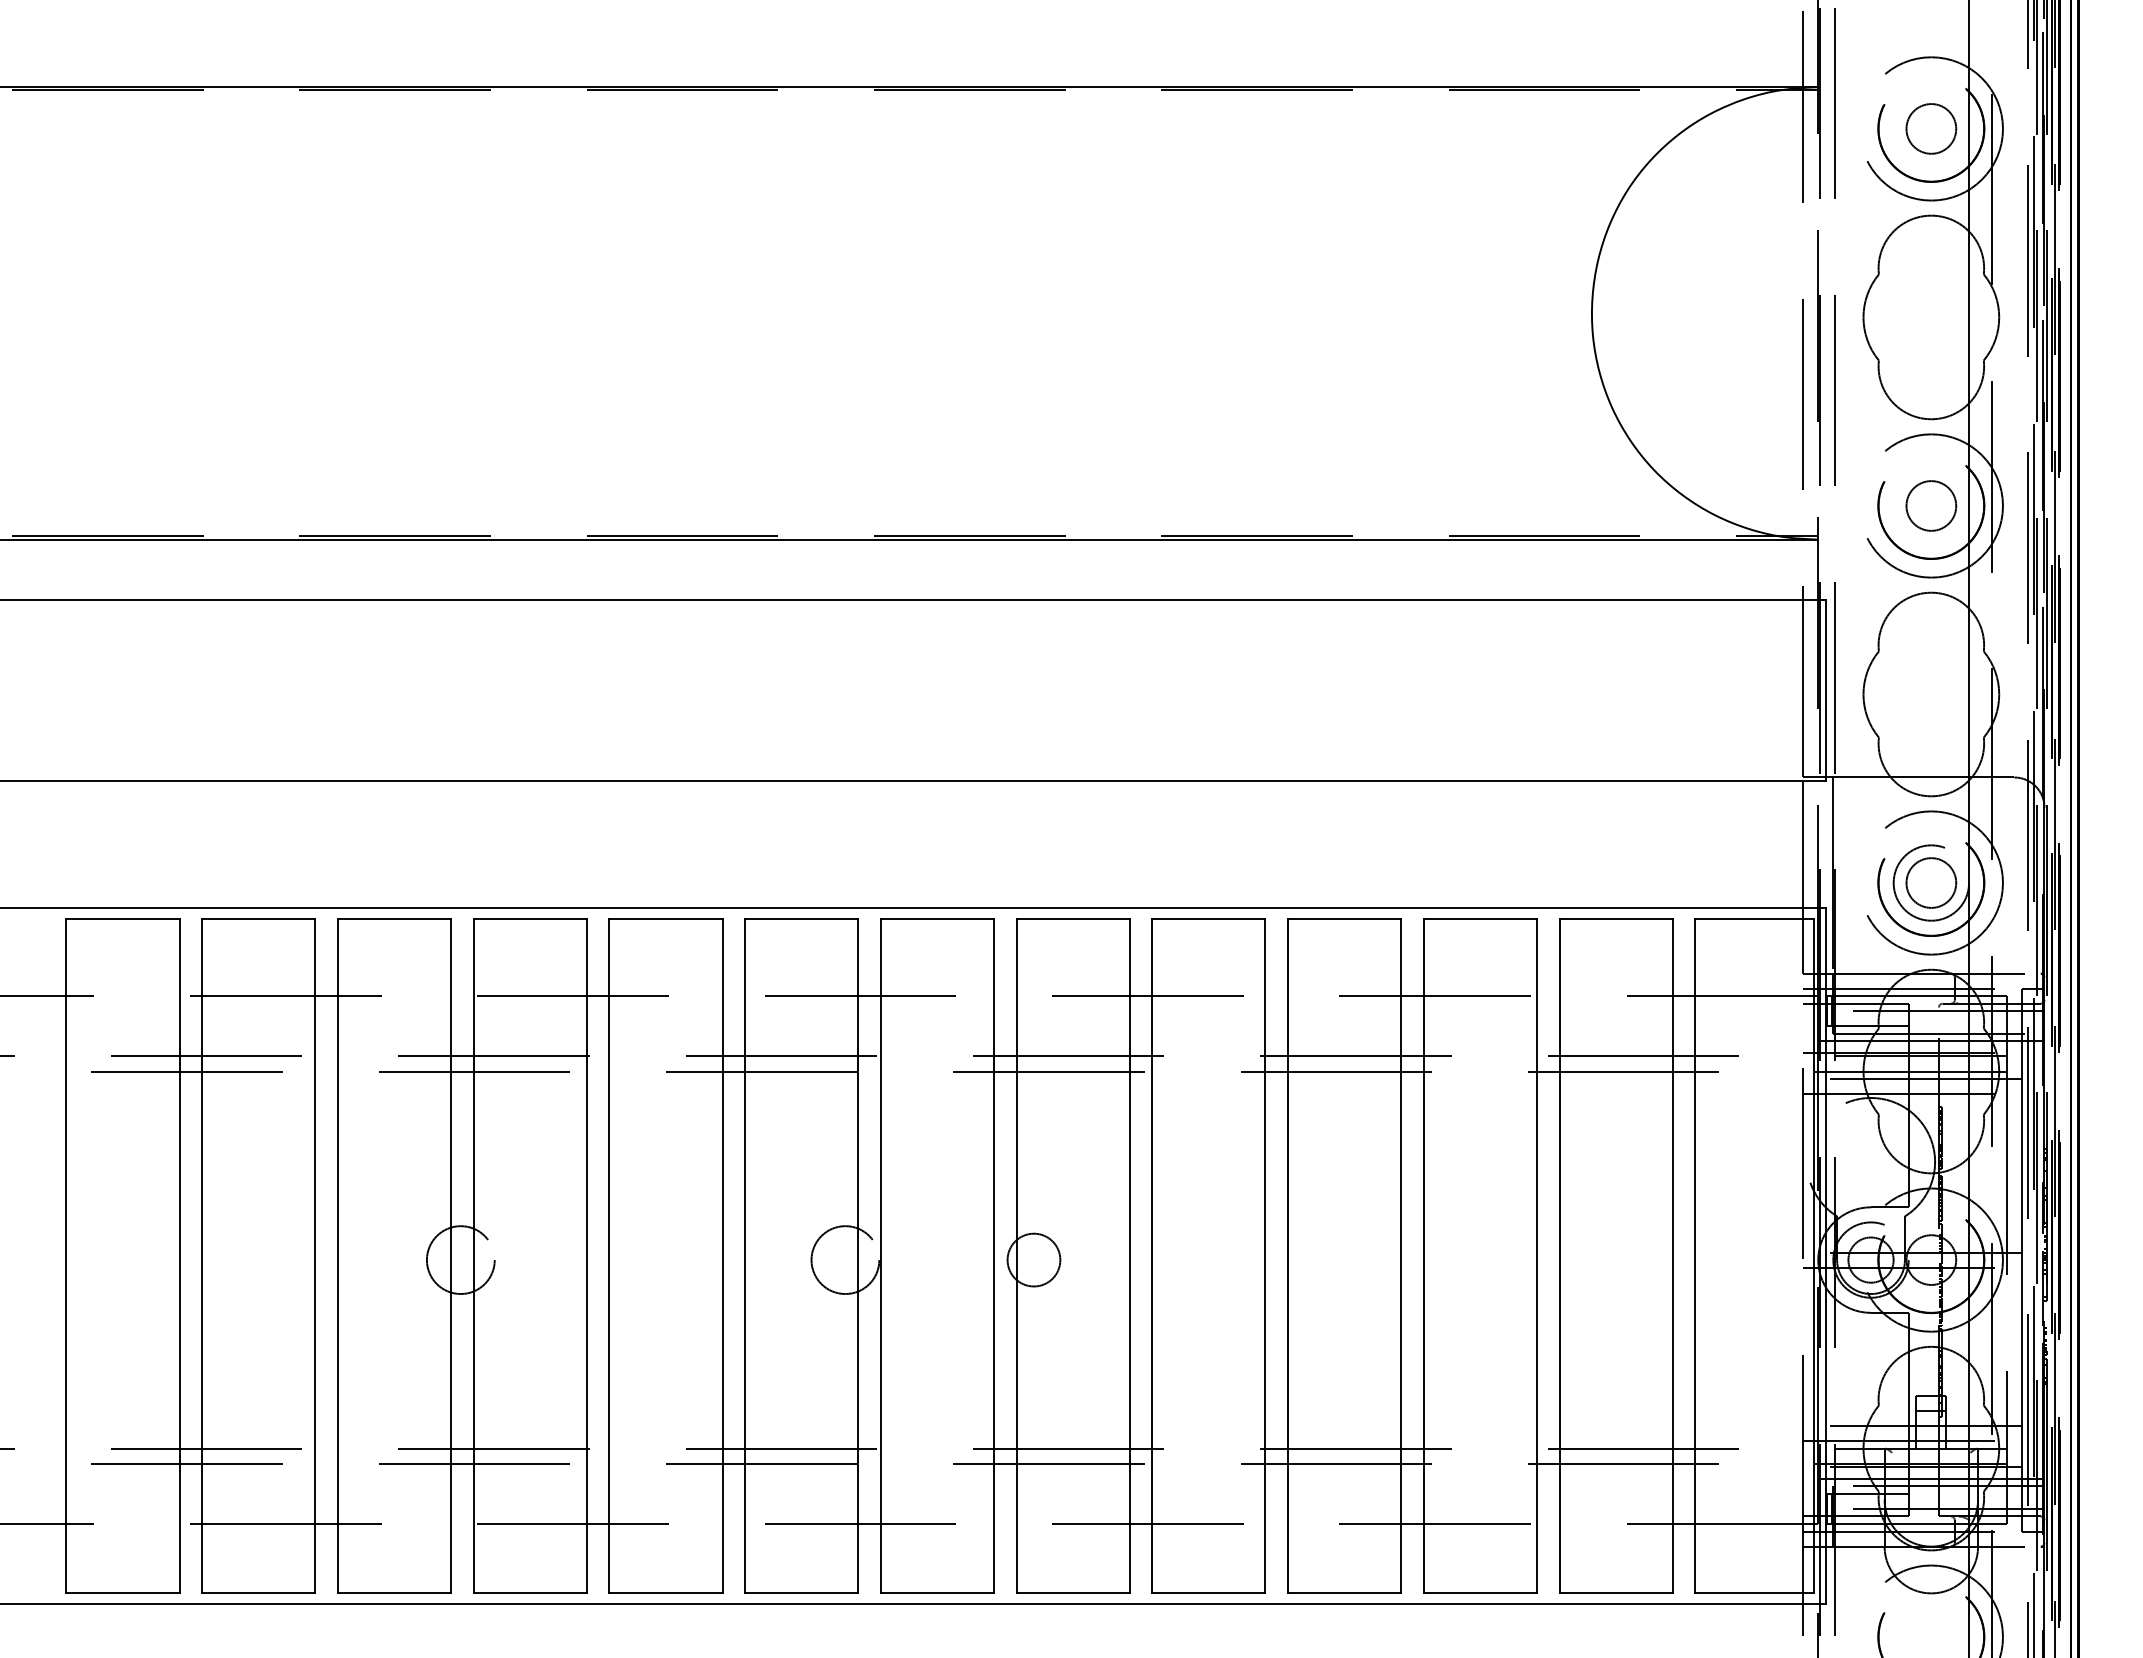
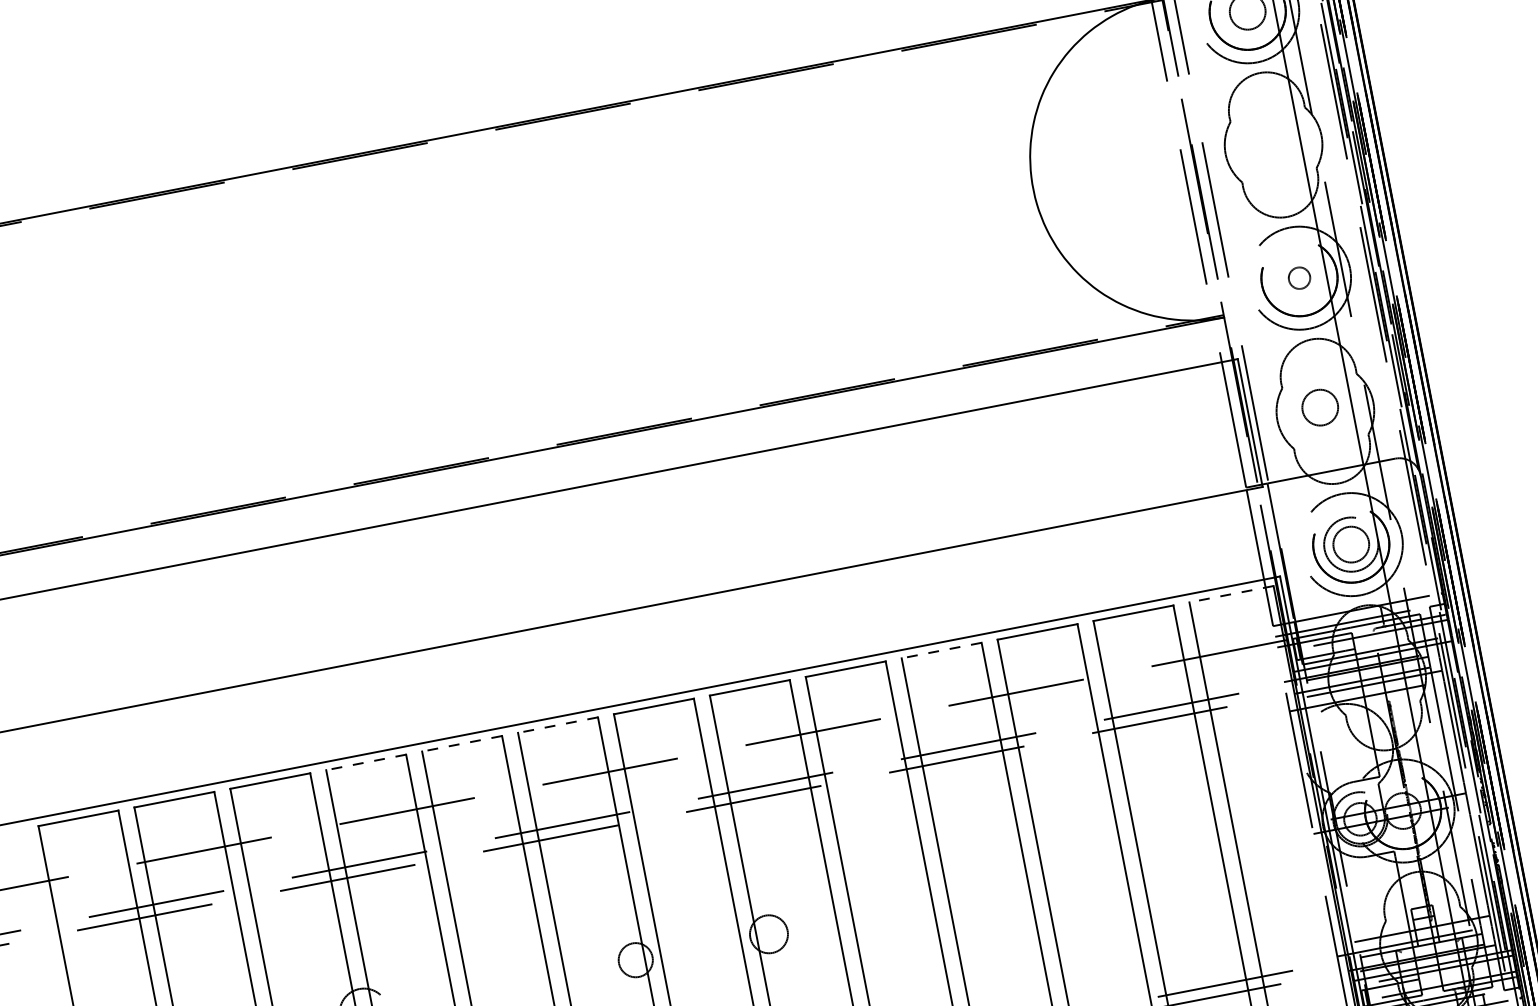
circle: (1931, 505) -> (1299, 277), size x0.6
circle: (1925, 687) -> (1320, 407), added
line: (530, 918) -> (366, 762), solid -> dashed
line: (665, 918) -> (461, 743), solid -> dashed
line: (801, 918) -> (557, 724), solid -> dashed
line: (1344, 918) -> (941, 650), solid -> dashed
line: (1754, 918) -> (1231, 593), solid -> dashed
circle: (845, 1260) -> (635, 960), size x0.7

